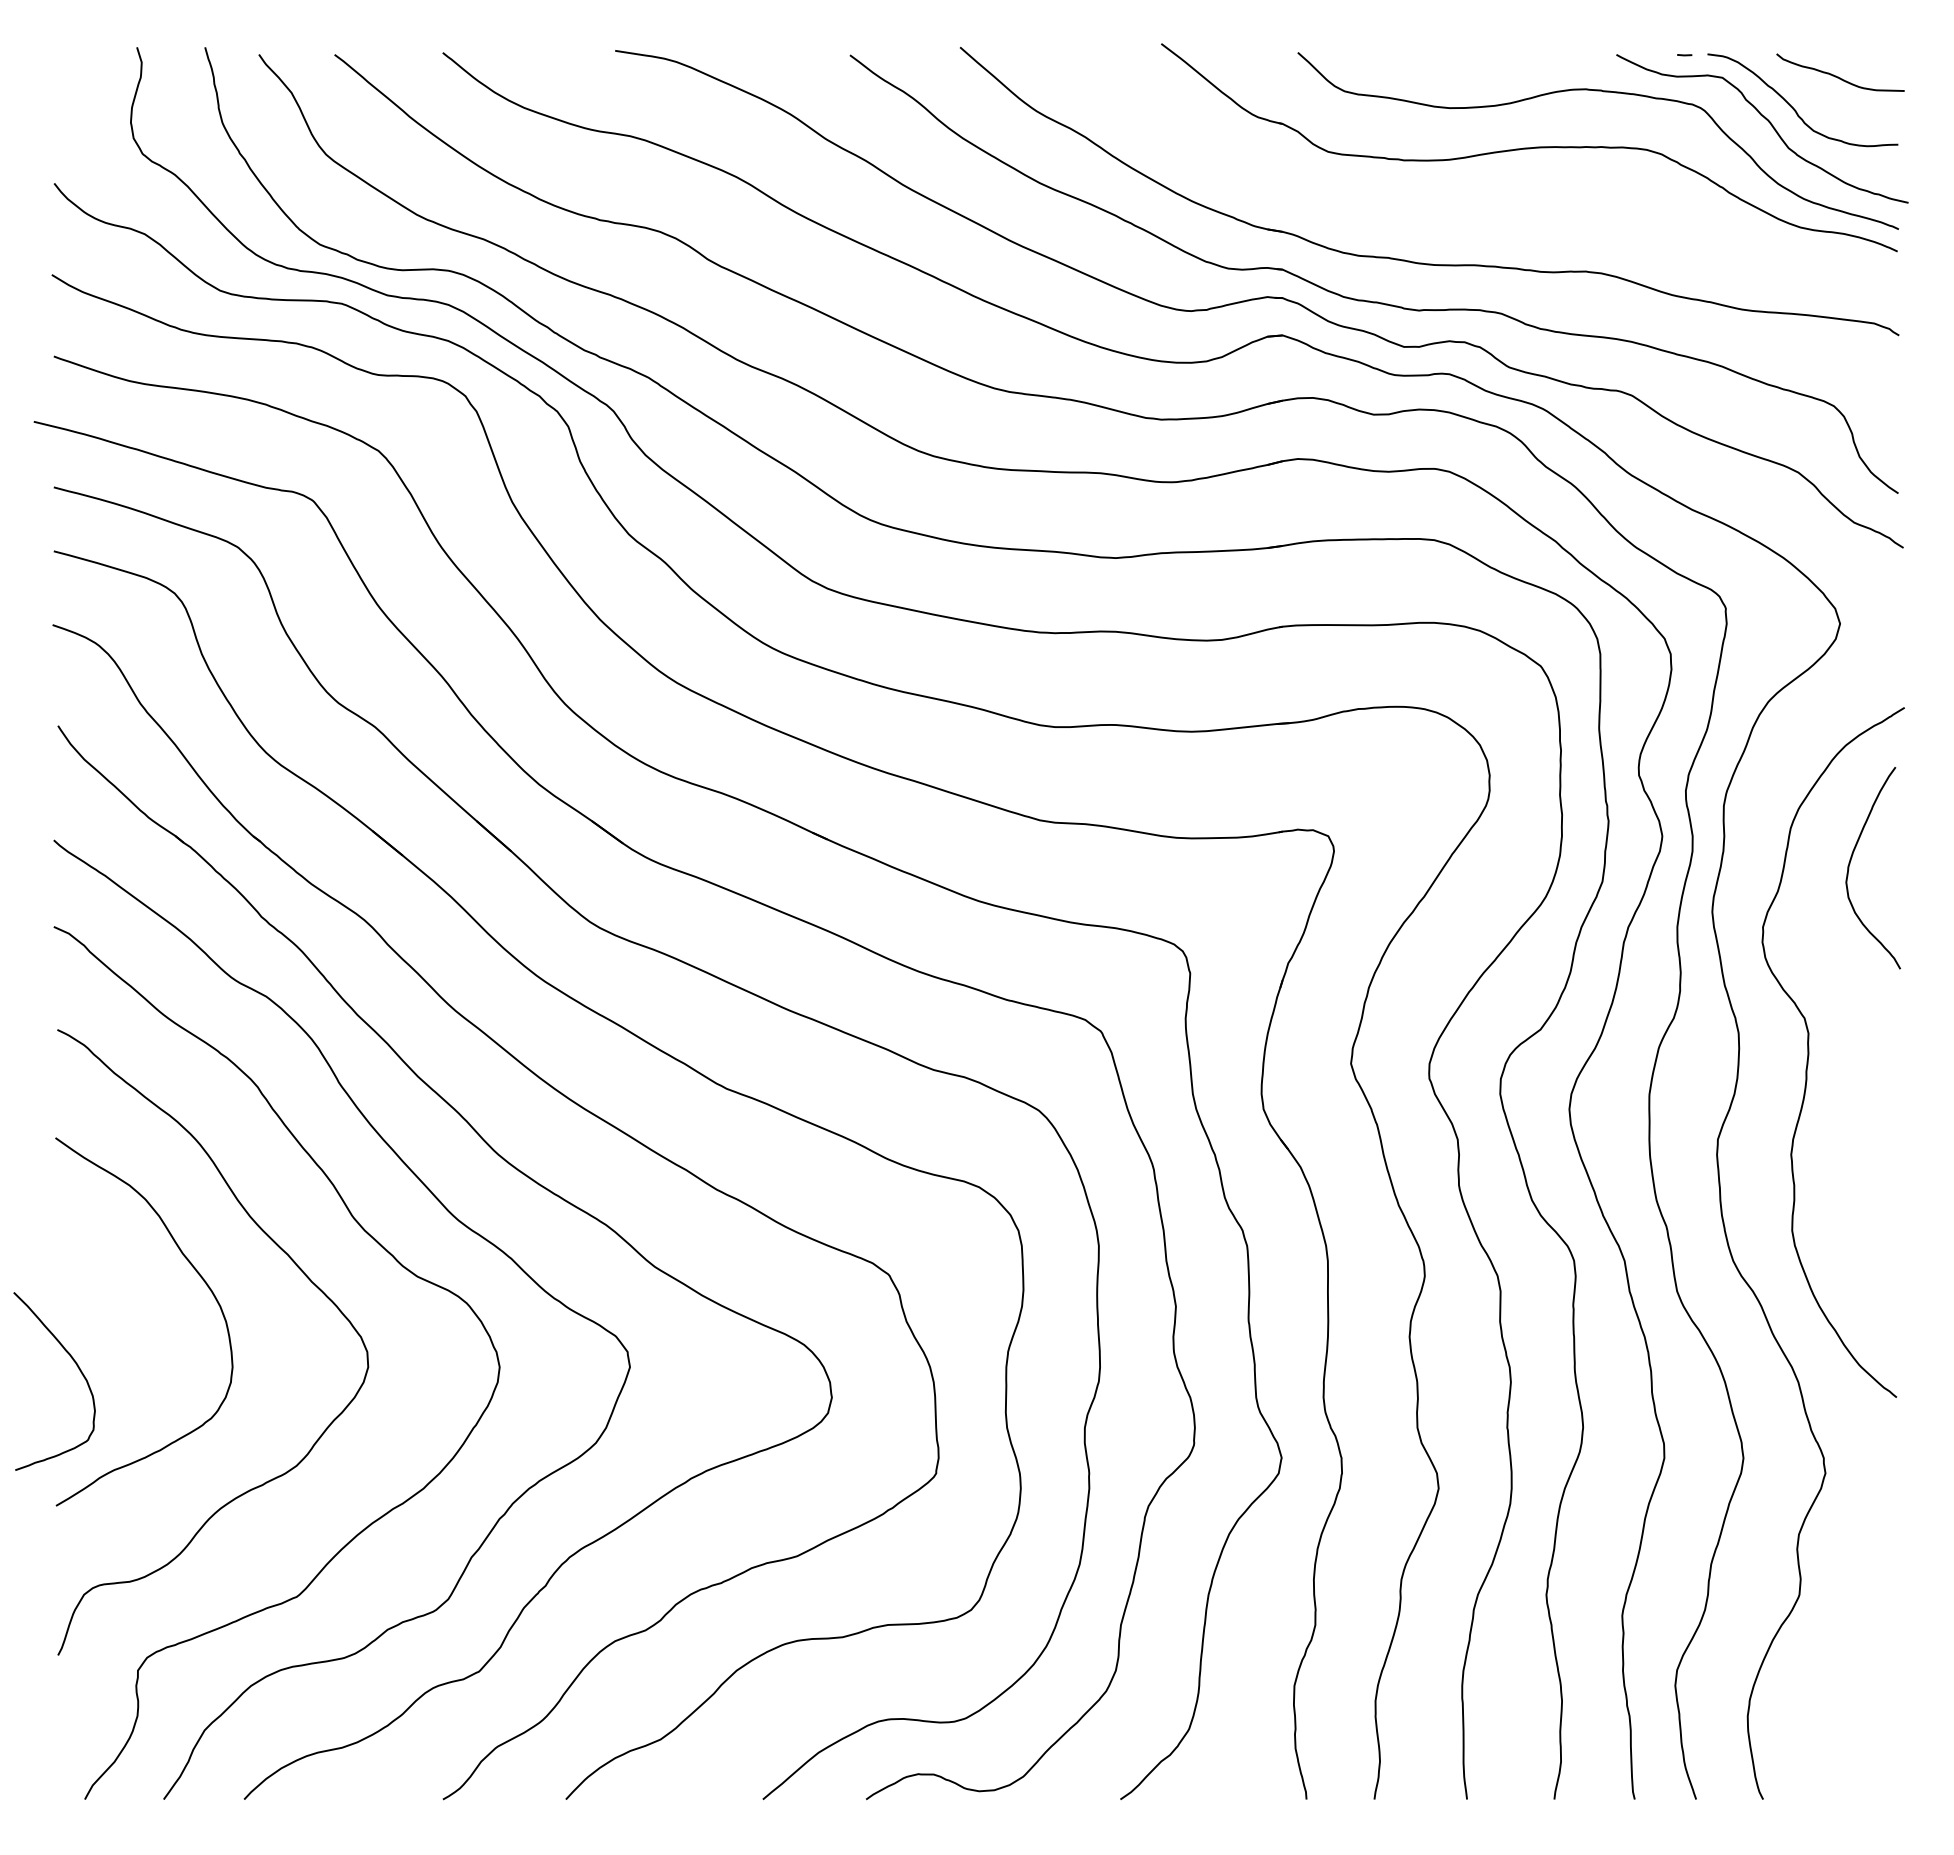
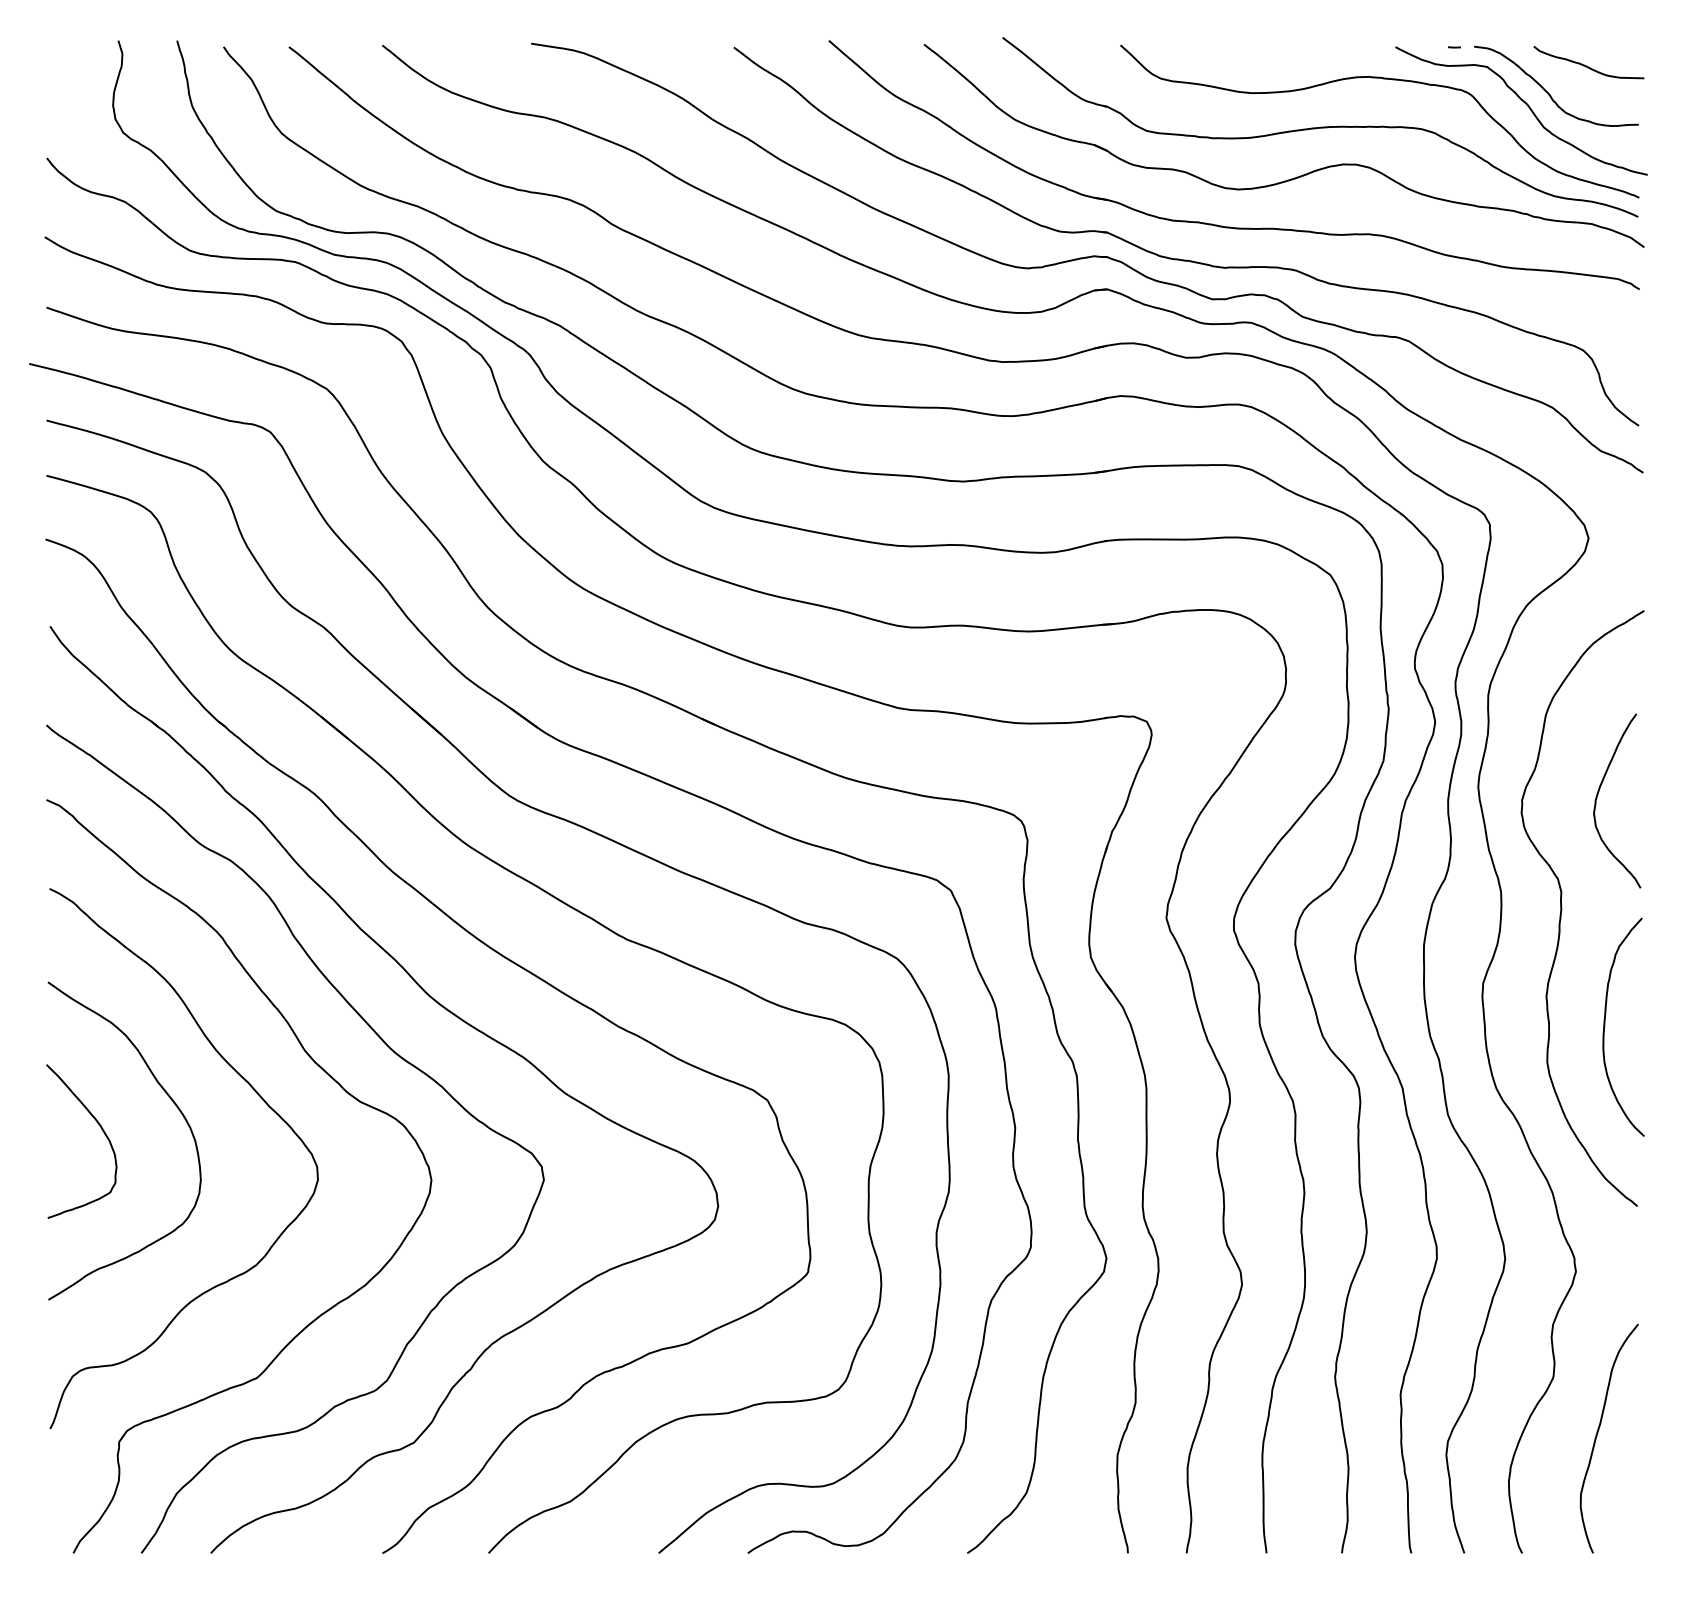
part: (1500, 205) -> (1295, 177), added
curve: (1850, 864) -> (1597, 797), moved
curve: (1859, 1188) -> (1605, 1025), added
curve: (78, 1369) -> (102, 1131), moved
curve: (1850, 1663) -> (1597, 1435), added

